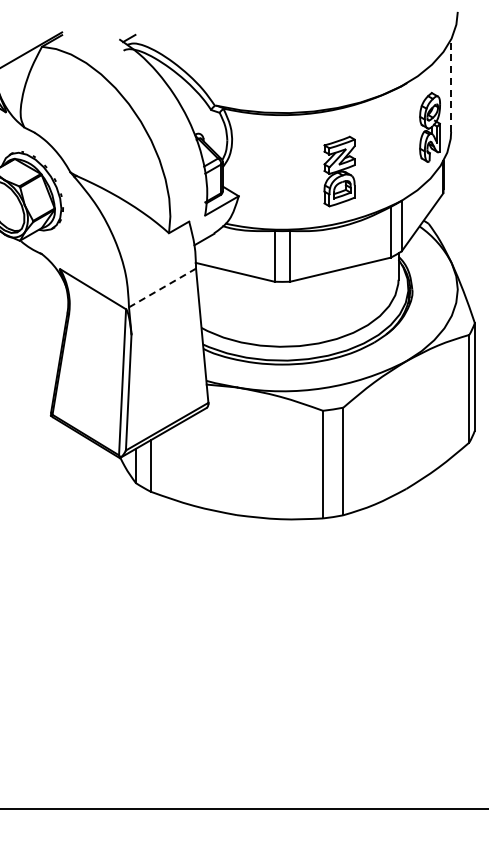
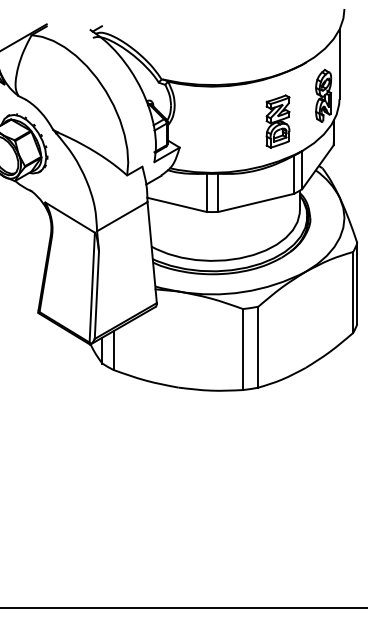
line: (451, 85) -> (339, 64), dashed -> solid
part: (339, 171) -> (278, 121), moved
line: (162, 288) -> (122, 217), dashed -> solid

